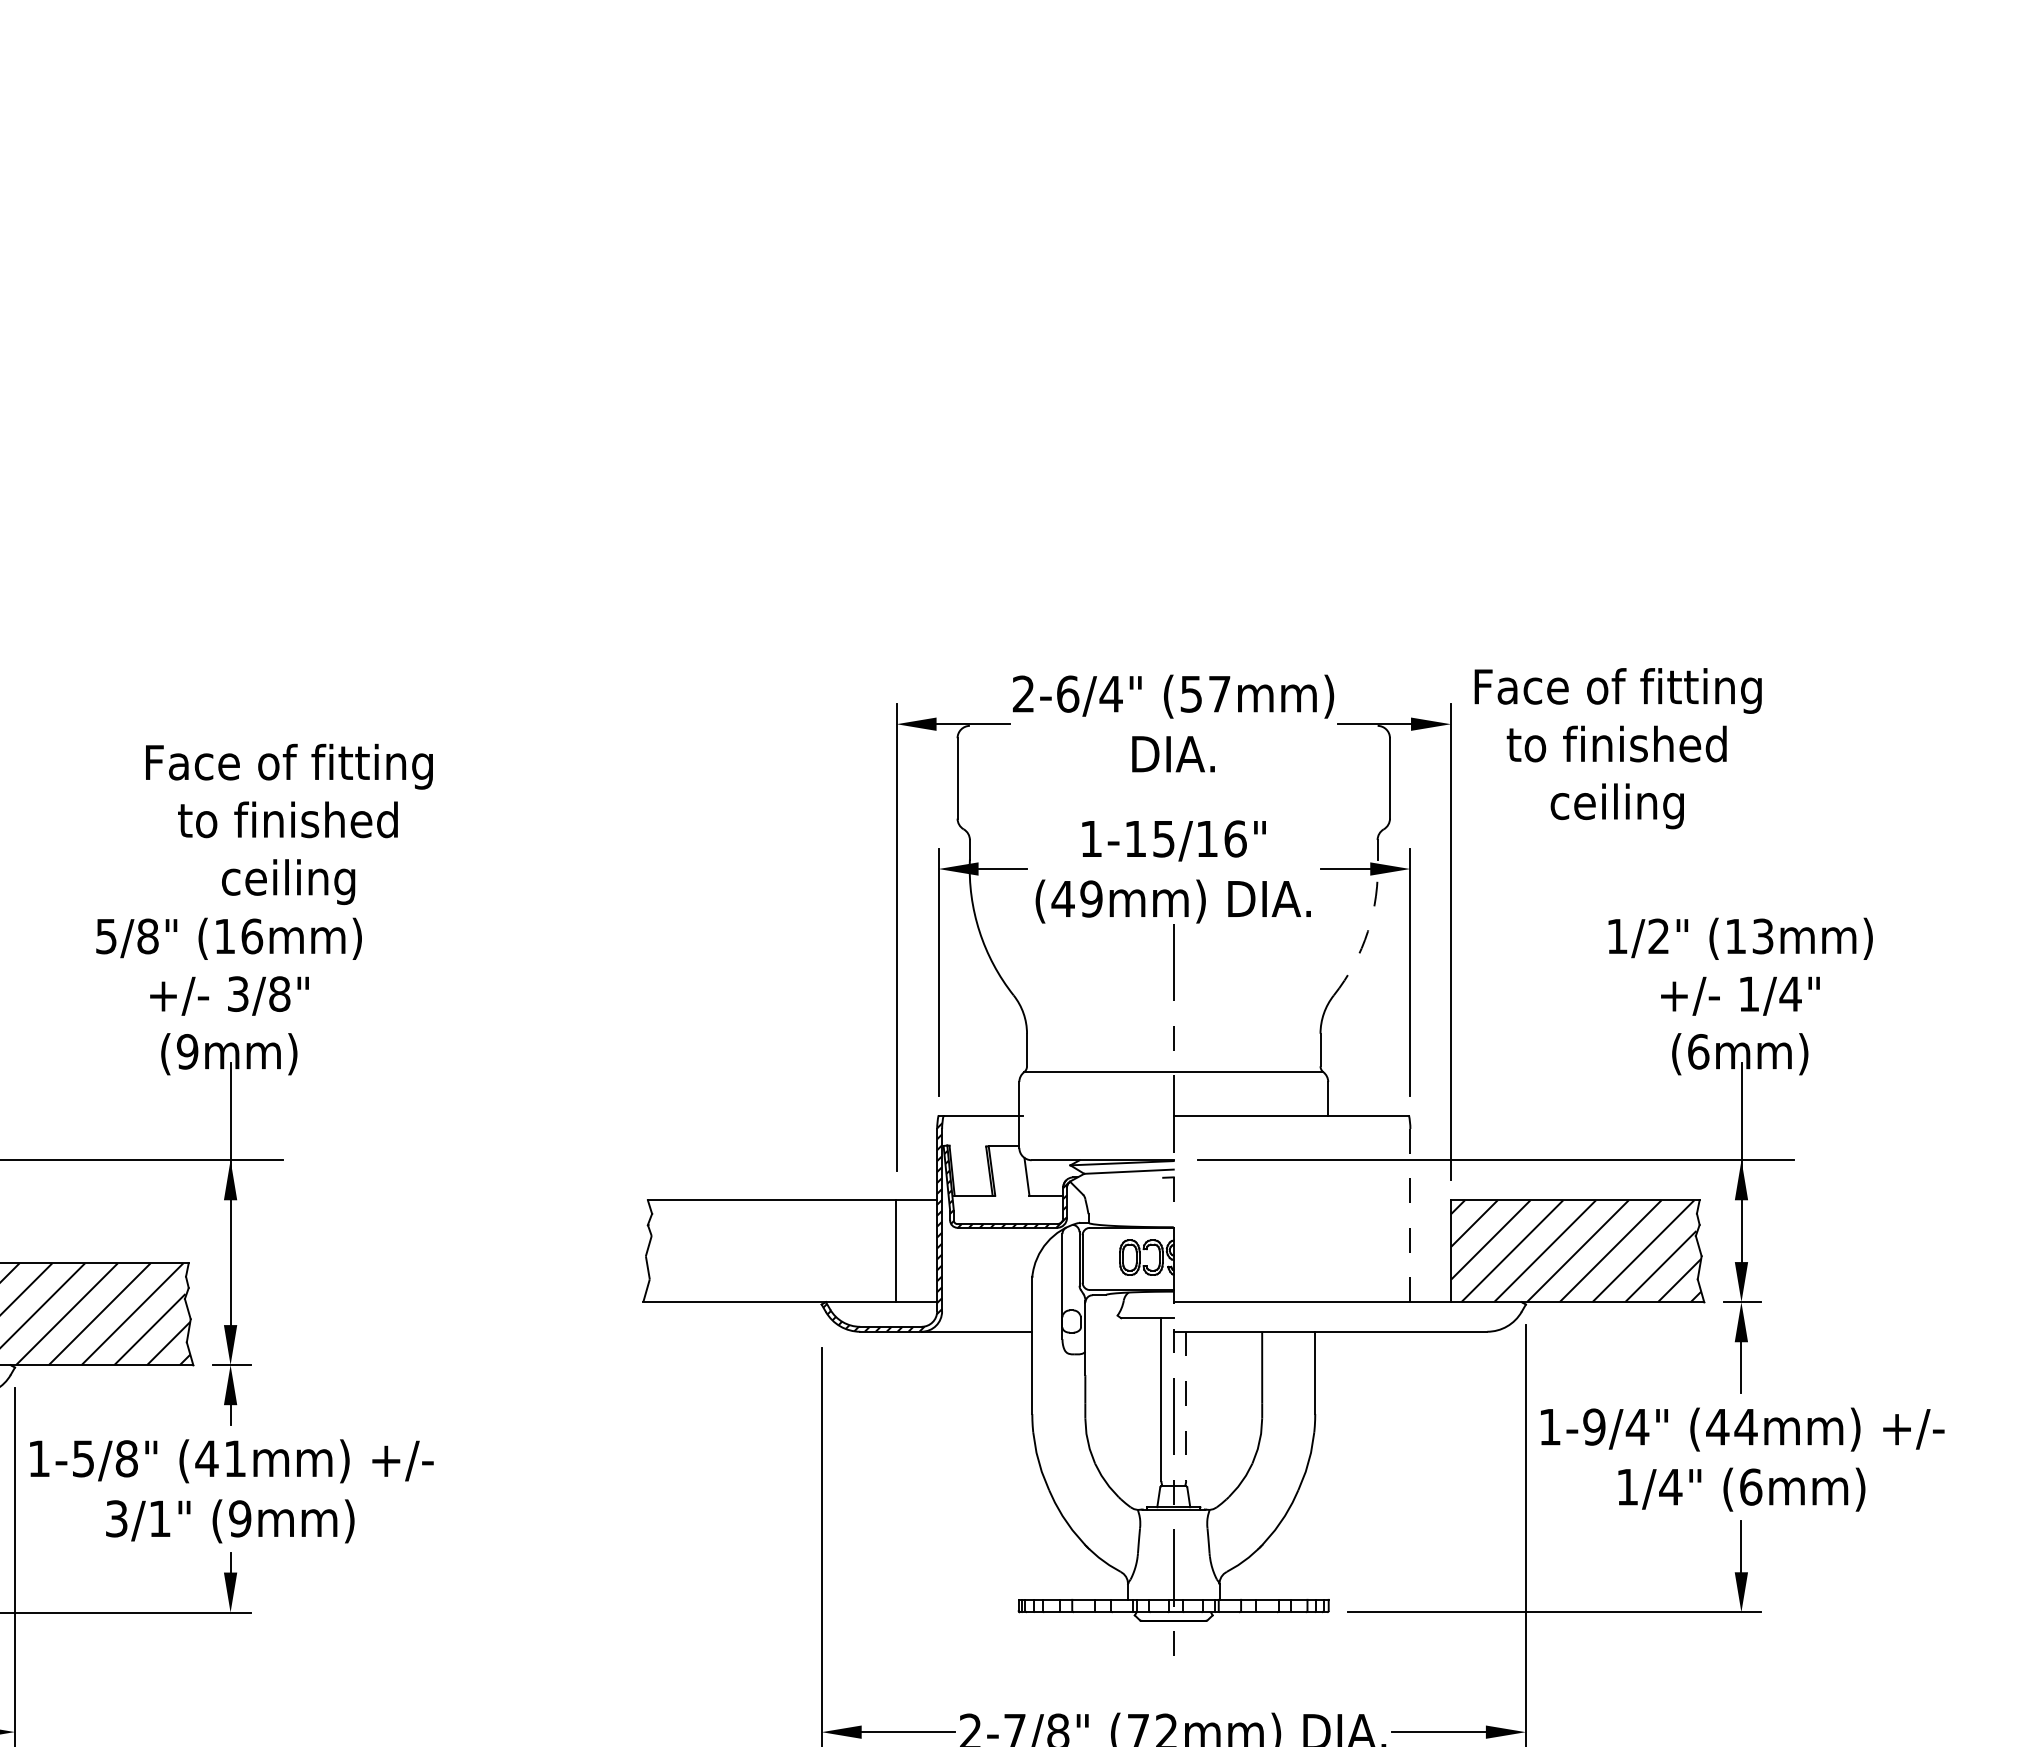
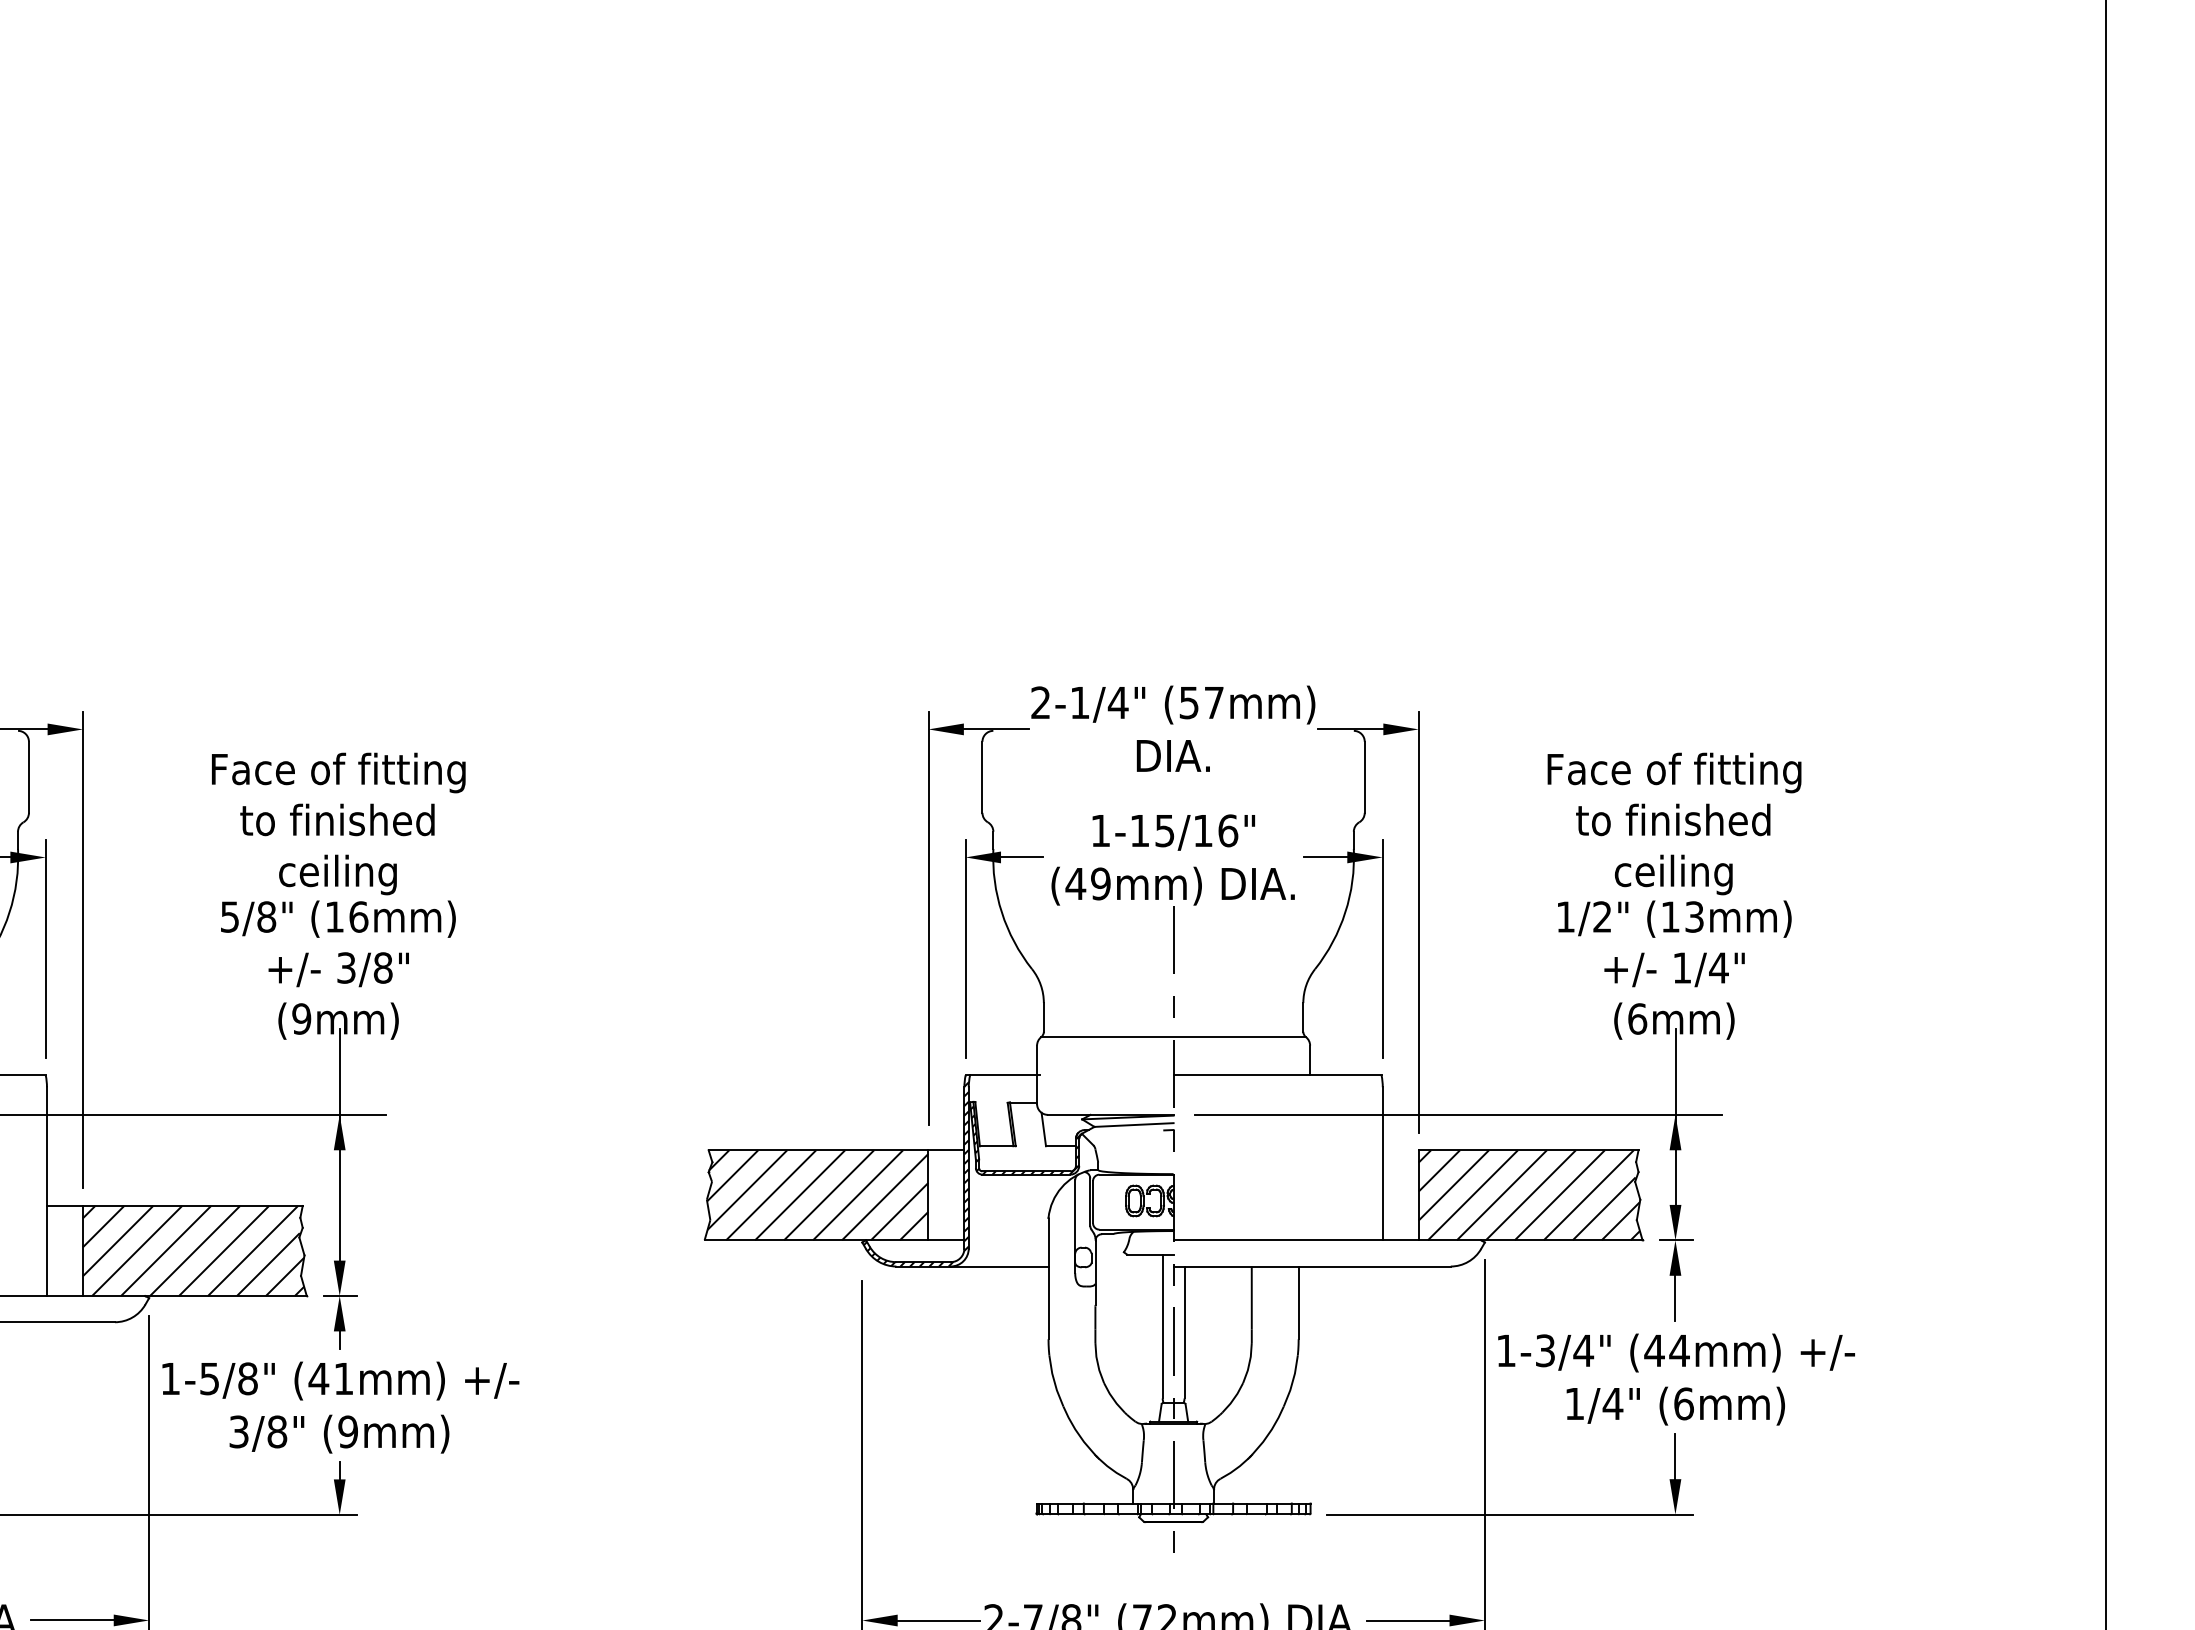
text: (1068, 693) -> (1080, 702), 2-6/4" -> 2-1/4"
text: (1618, 748) -> (1674, 823), moved
text: (289, 823) -> (338, 823), moved
arc: (1368, 931) -> (1345, 912), dashed -> solid
line: (1410, 1215) -> (1382, 1163), dashed -> solid
hatch: (770, 1251) -> (817, 1195), added
line: (1186, 1406) -> (1184, 1332), dashed -> solid
text: (1594, 1426) -> (1545, 1350), 1-9/4" -> 1-3/4"
text: (160, 1518) -> (277, 1431), 3/1" -> 3/8"

